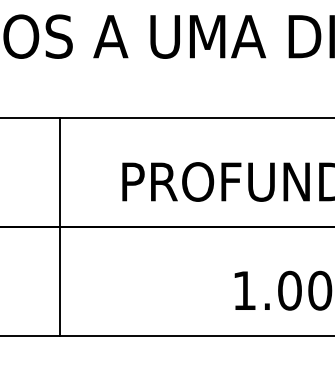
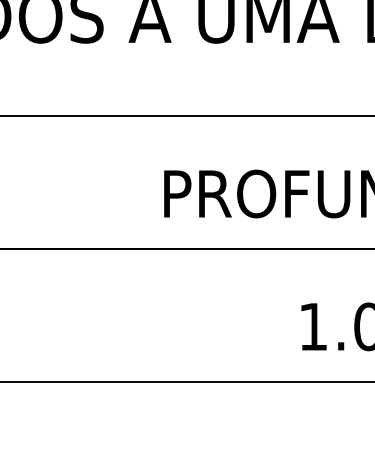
line: (60, 227) -> (88, 249), removed

